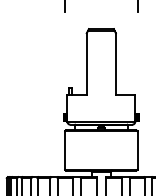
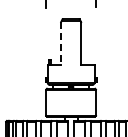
line: (87, 64) -> (61, 43), solid -> dashed

